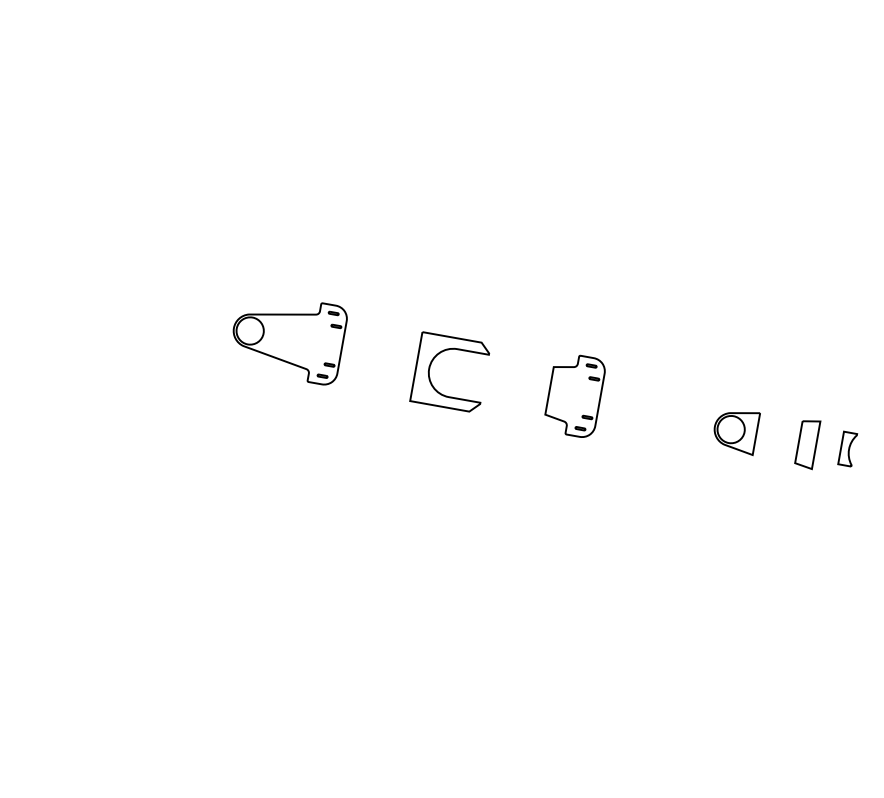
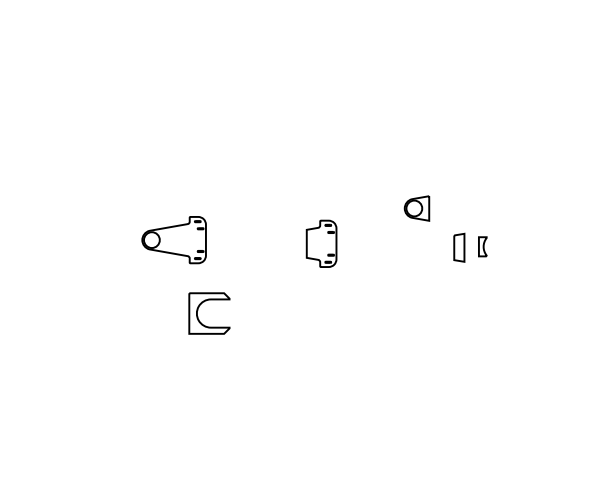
part: (286, 338) -> (173, 240), moved
part: (432, 364) -> (198, 310), moved
part: (734, 430) -> (416, 208), moved

